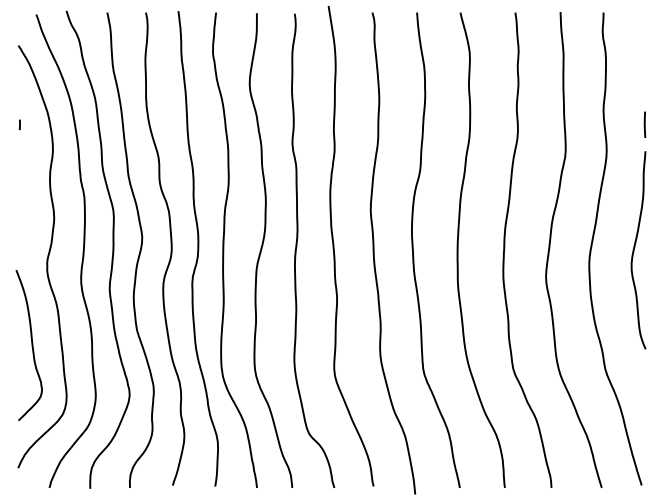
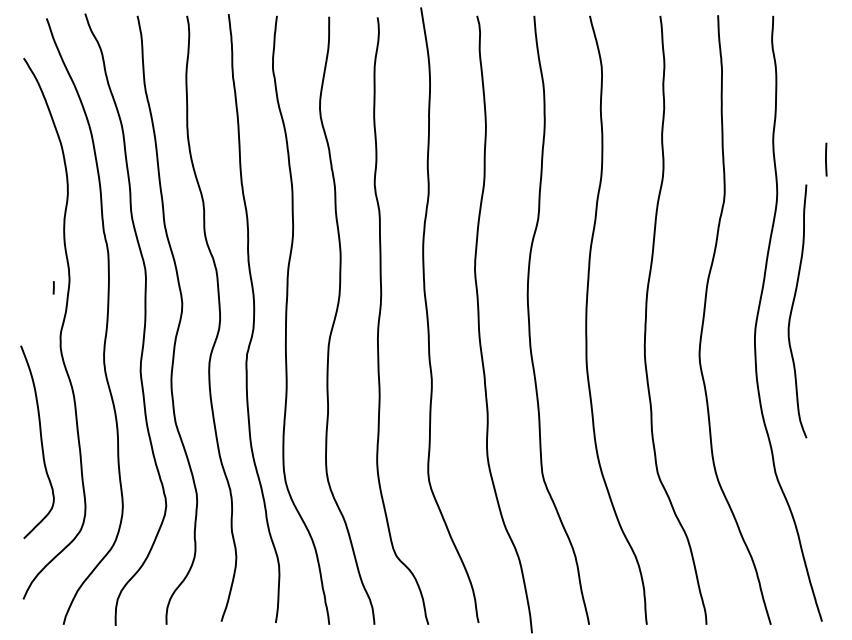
line: (19, 124) -> (53, 287), moved
curve: (634, 250) -> (792, 311), moved

